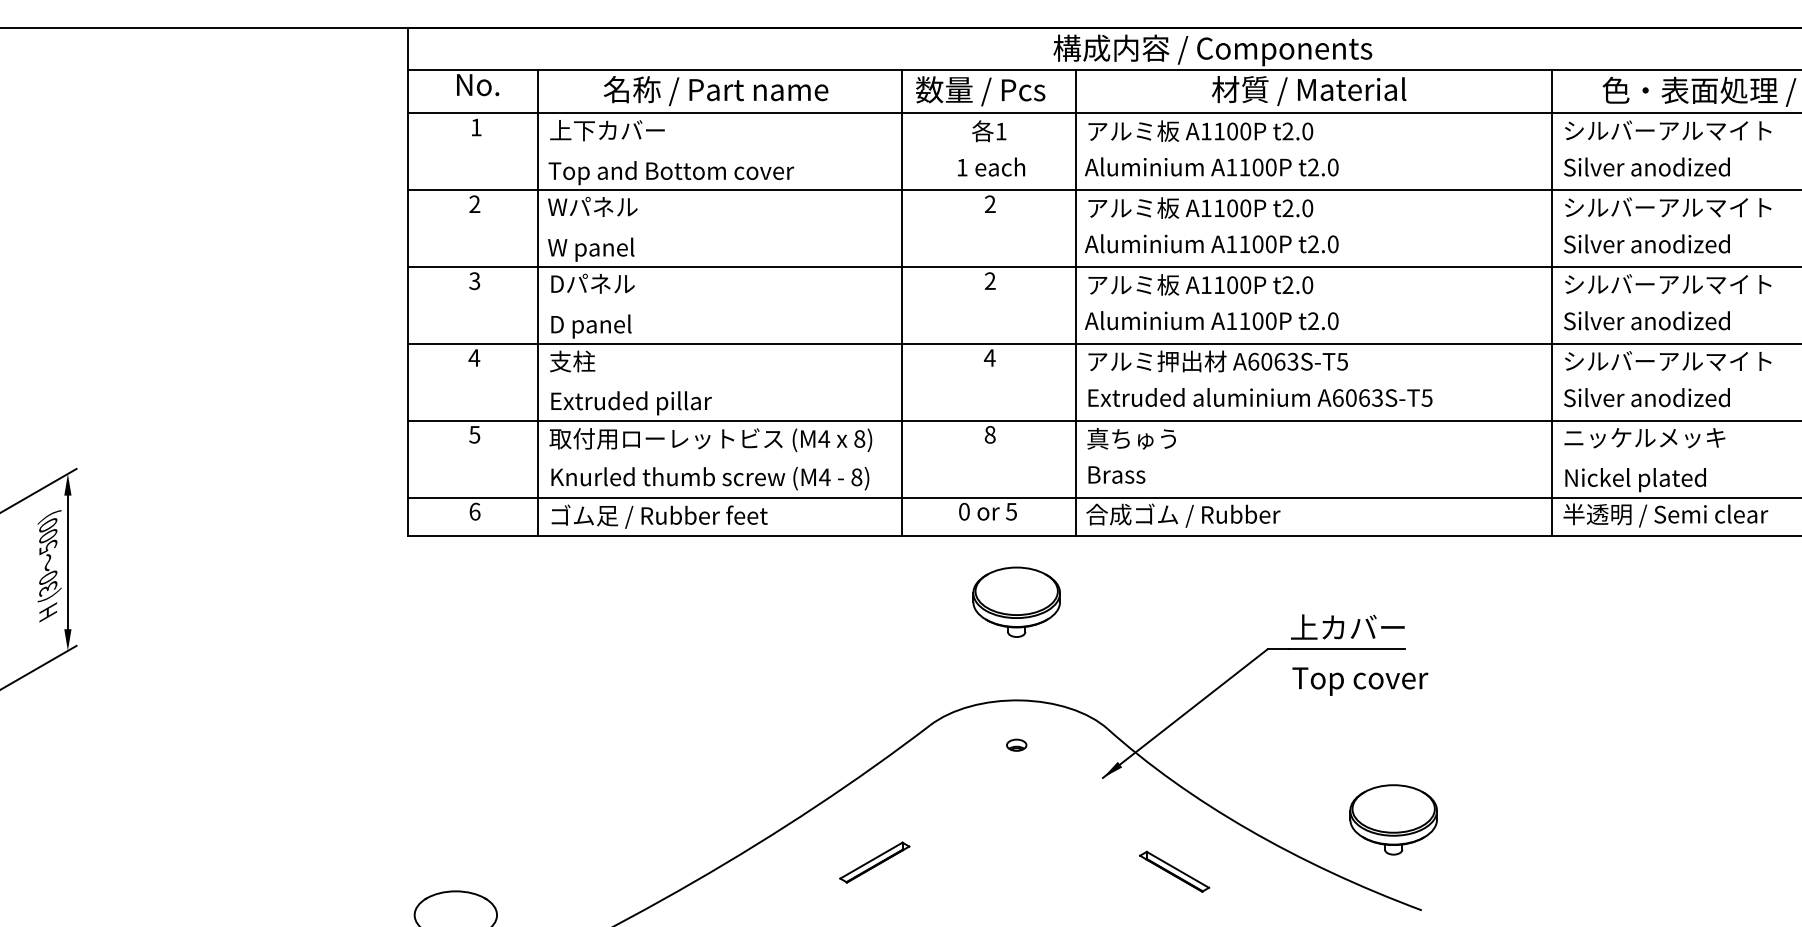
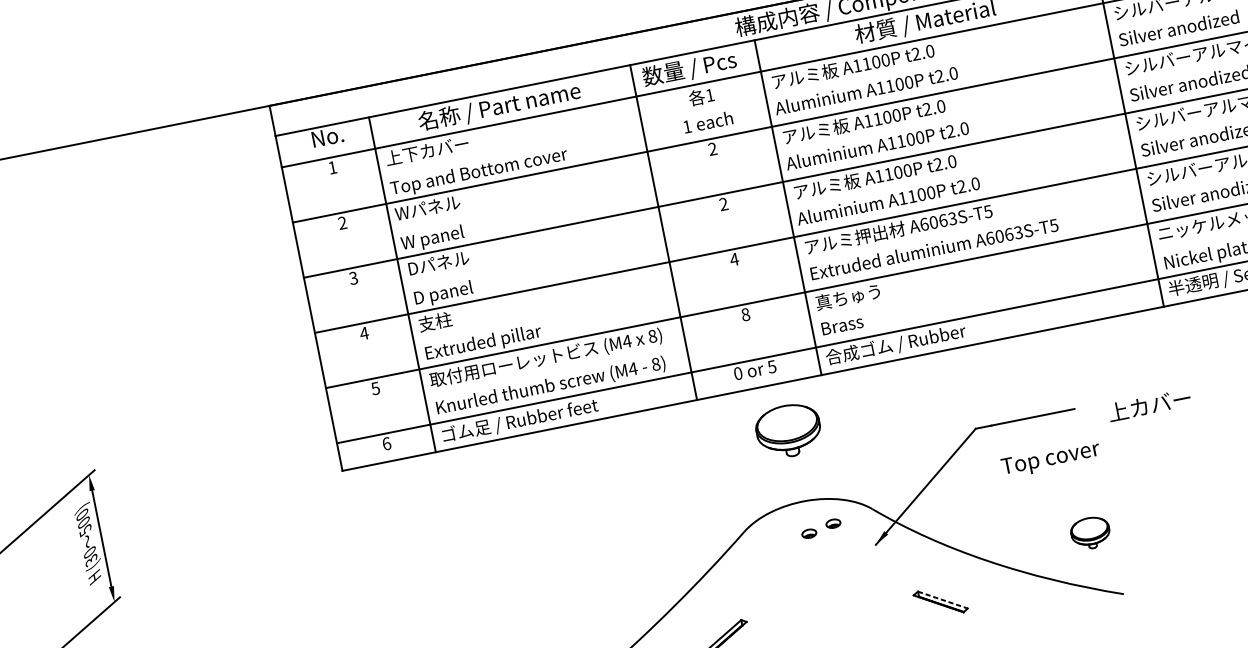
text: (1347, 626) -> (1149, 404), moved
text: (1360, 681) -> (1051, 459), moved
part: (1051, 737) -> (833, 523), added
part: (1393, 819) -> (1090, 533), size x0.6
line: (1177, 869) -> (942, 599), solid -> dashed

